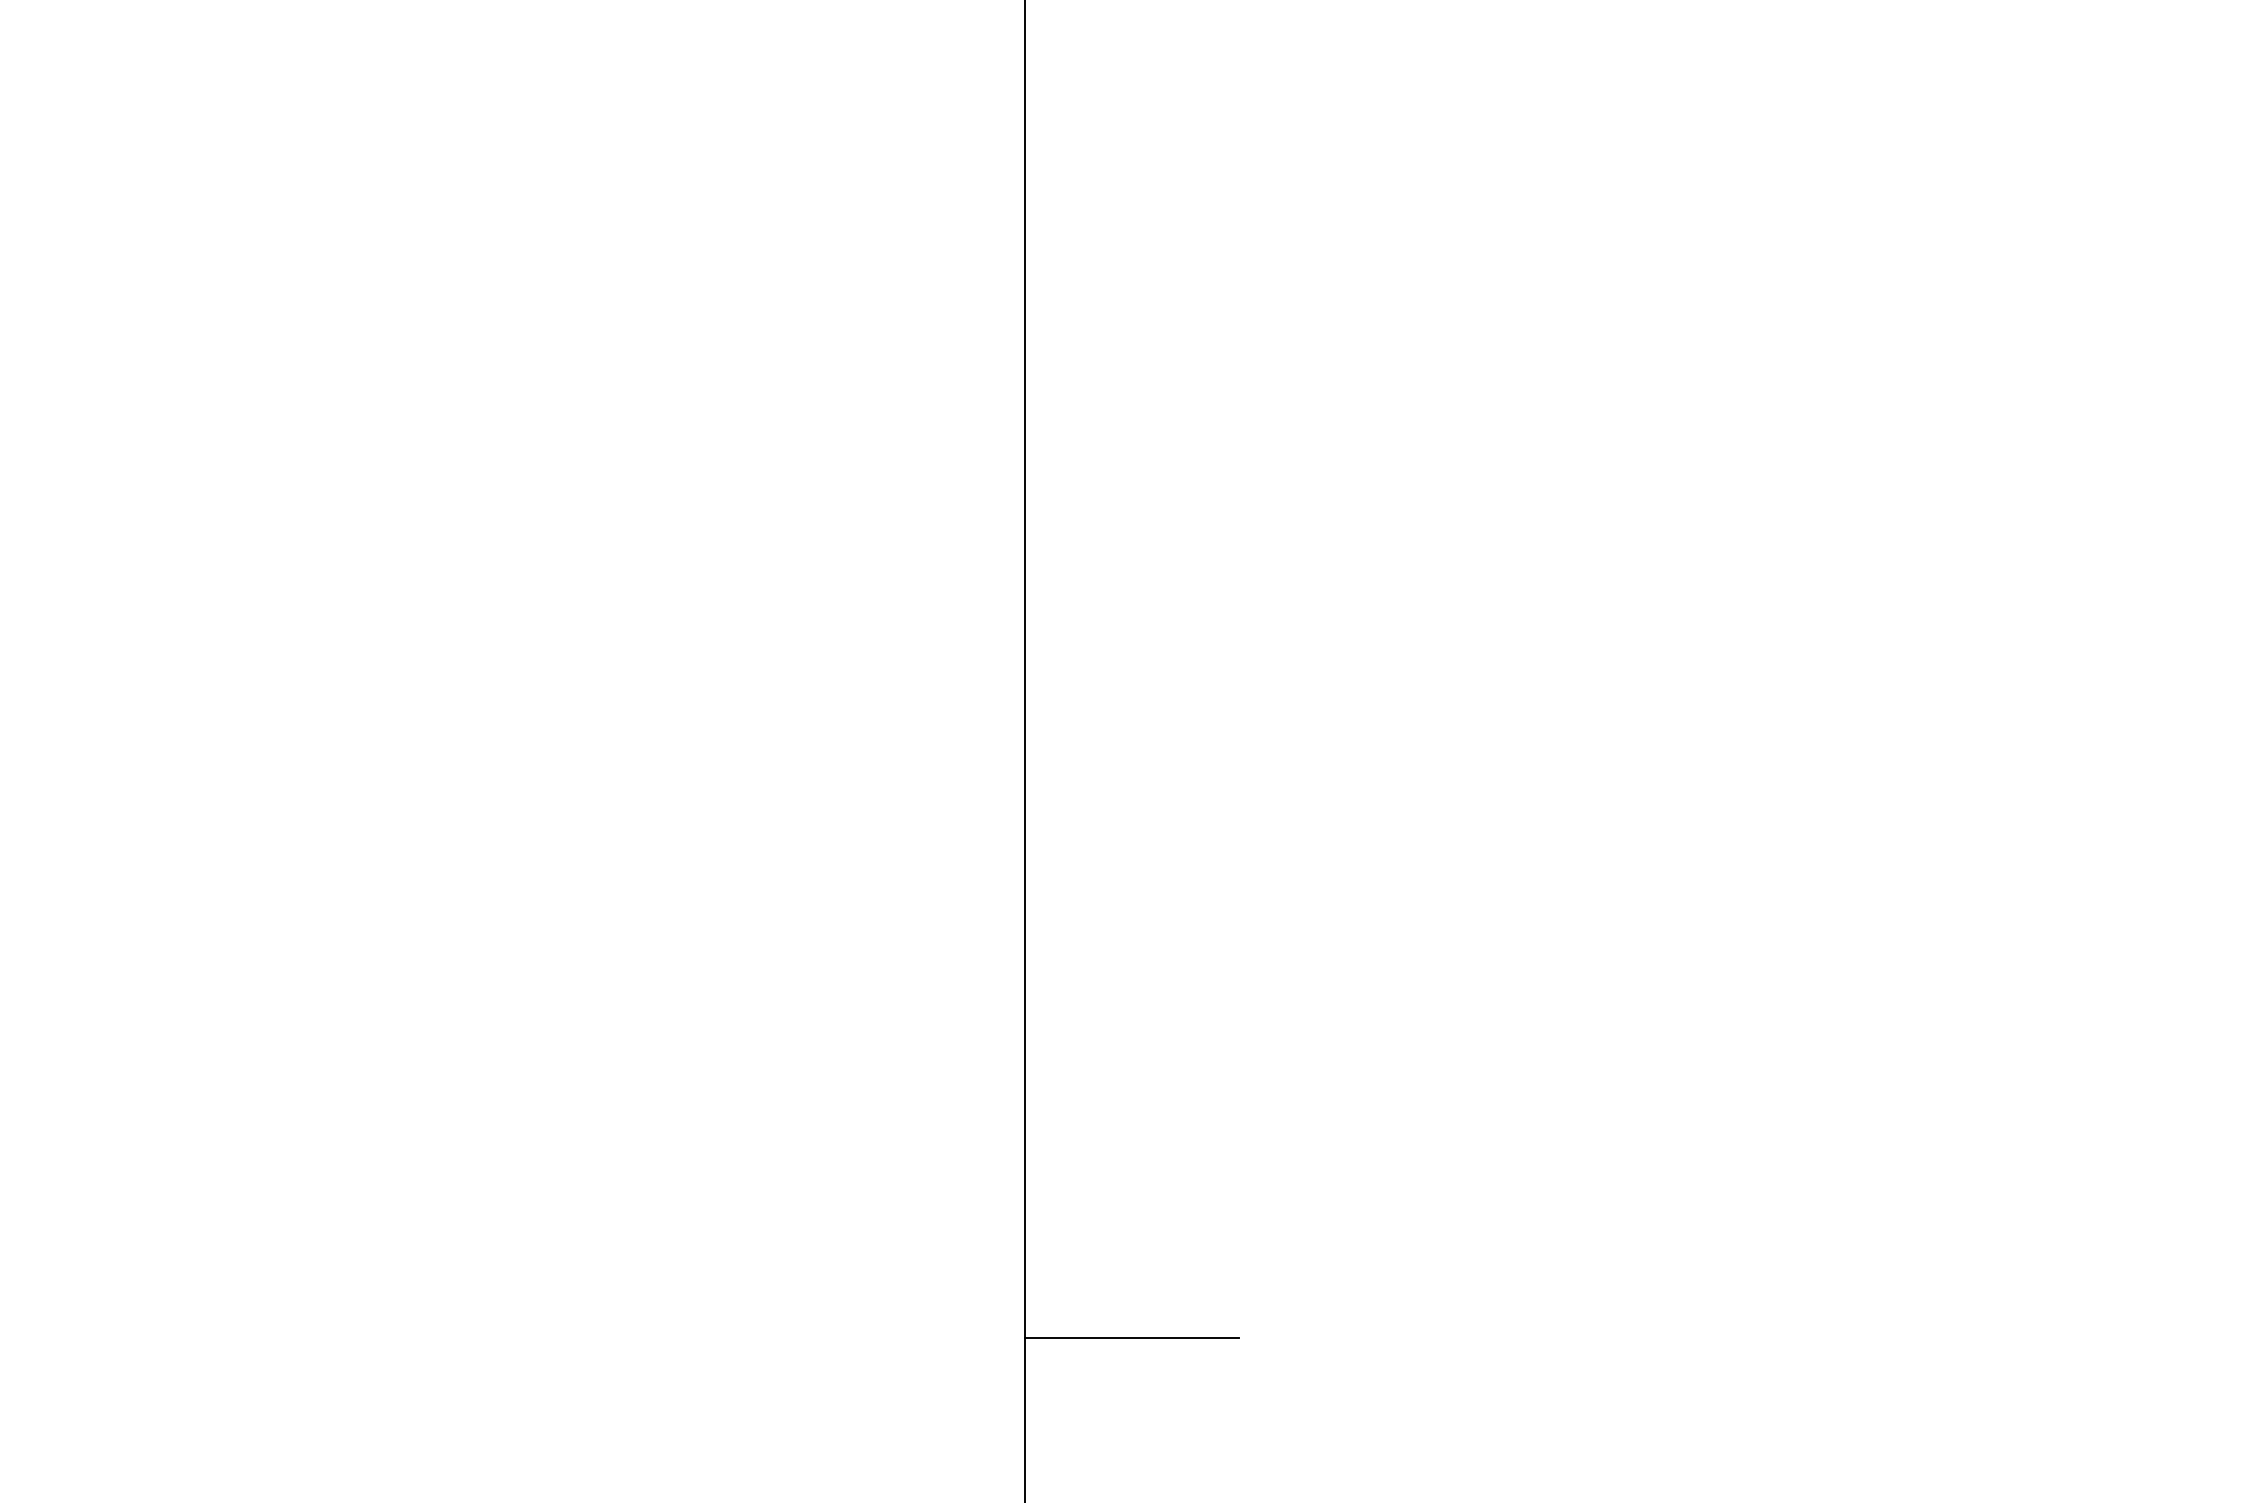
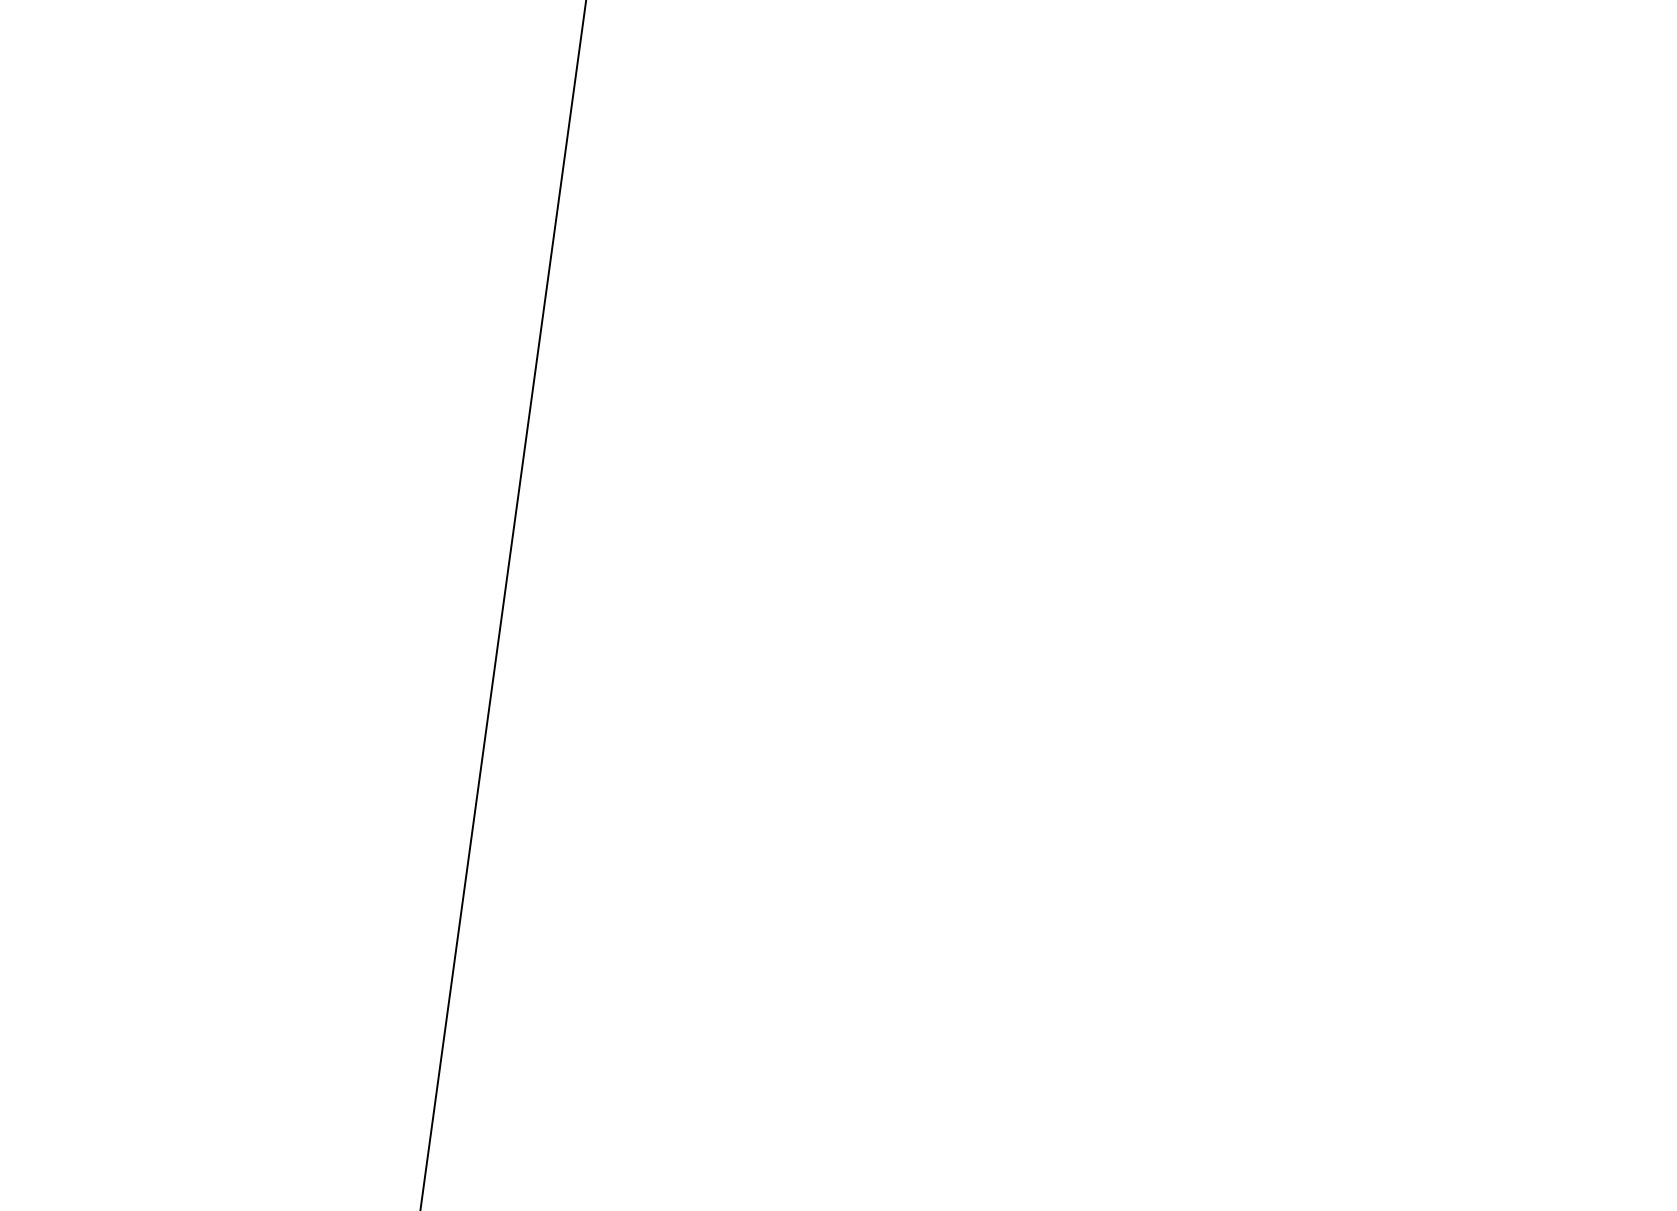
line: (1131, 1338) -> (564, 925), removed

